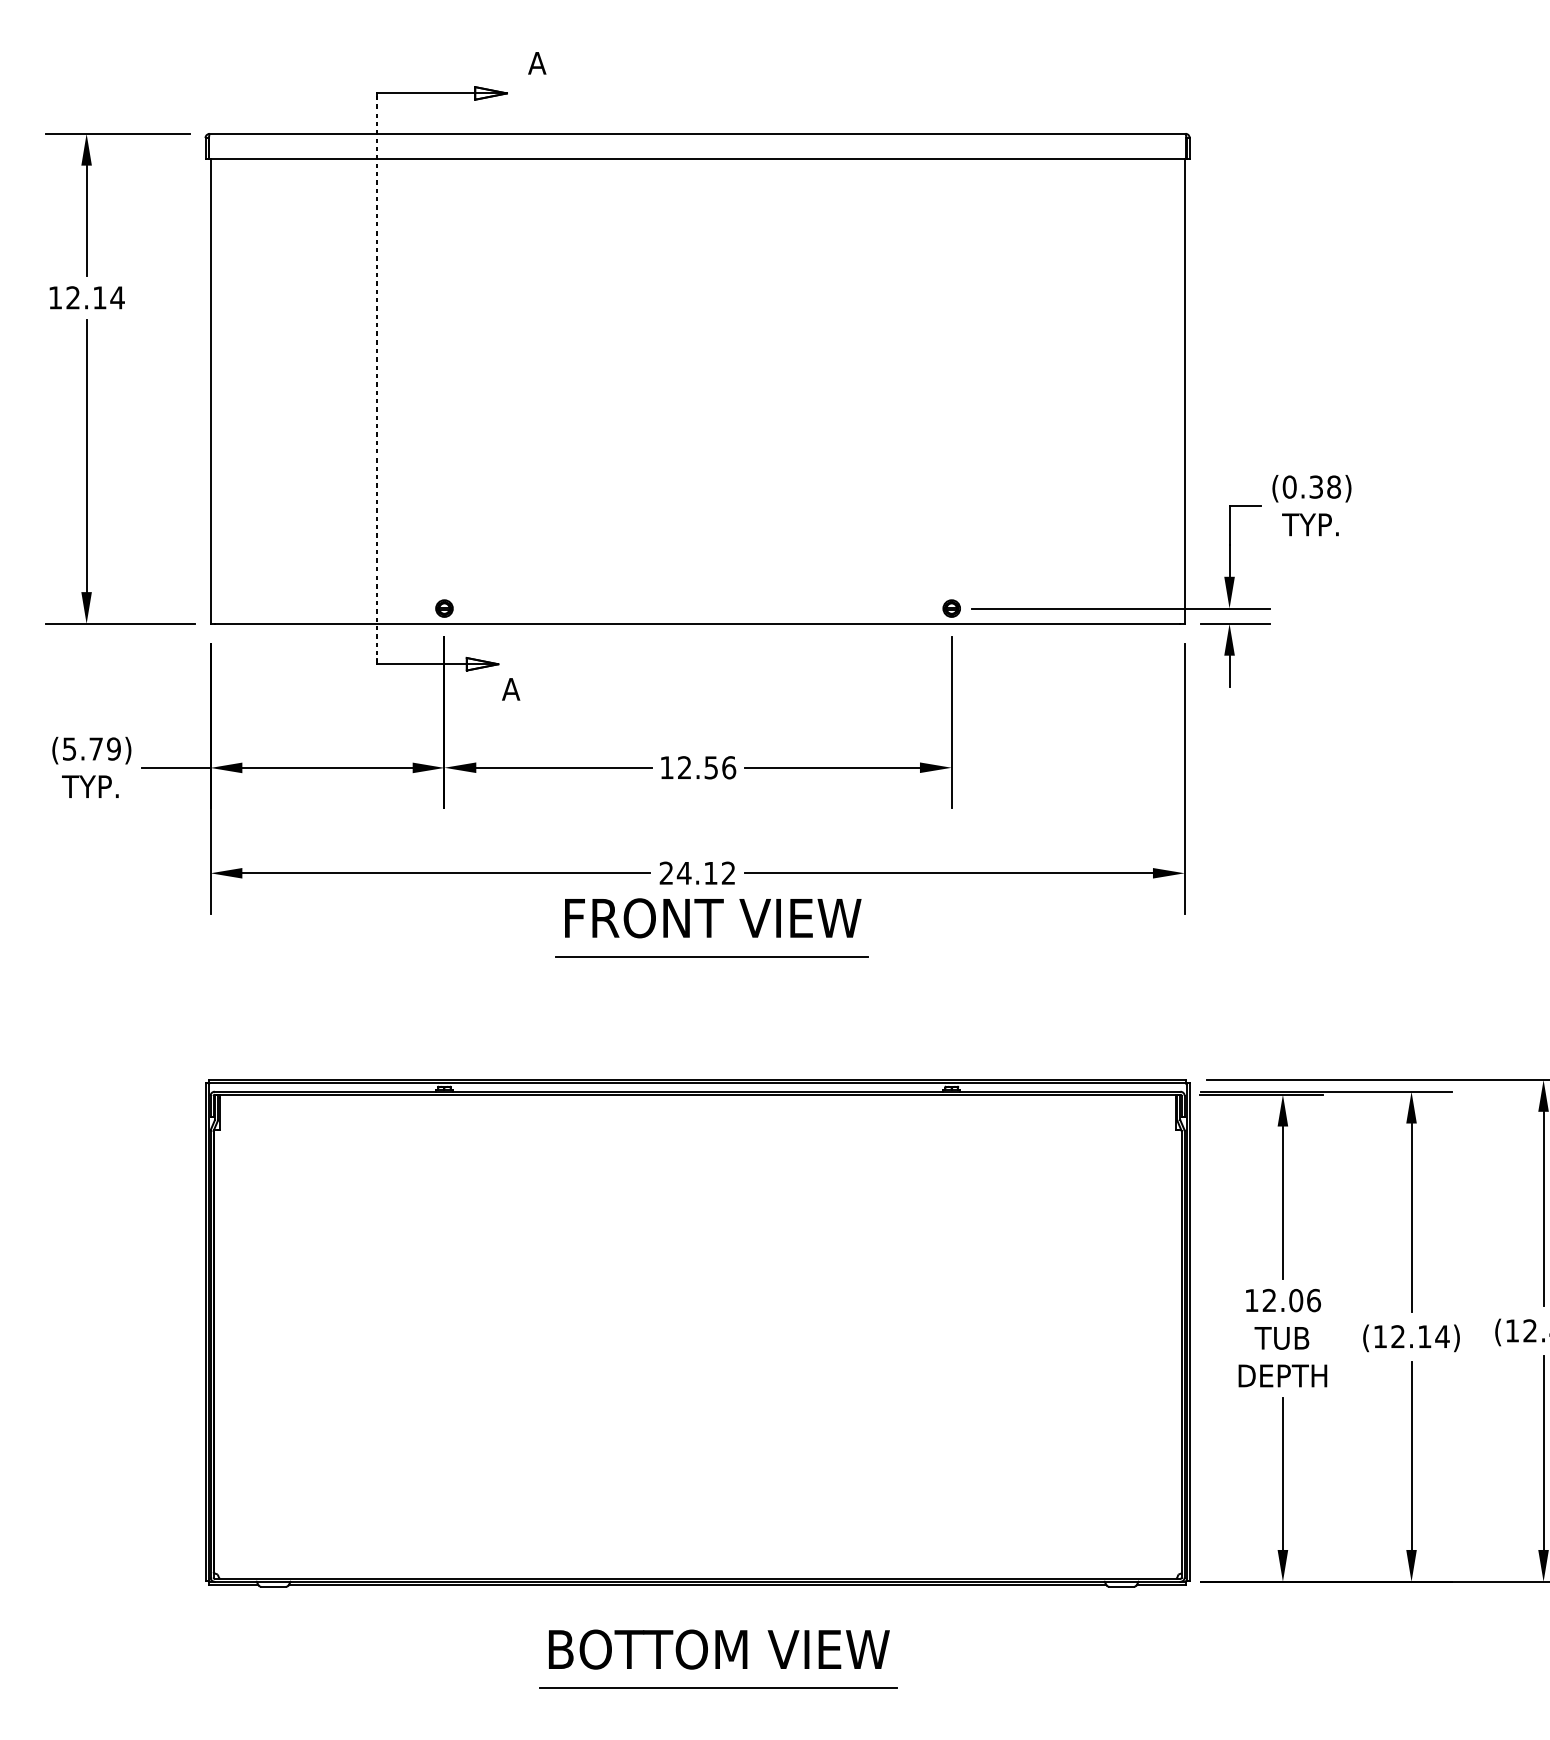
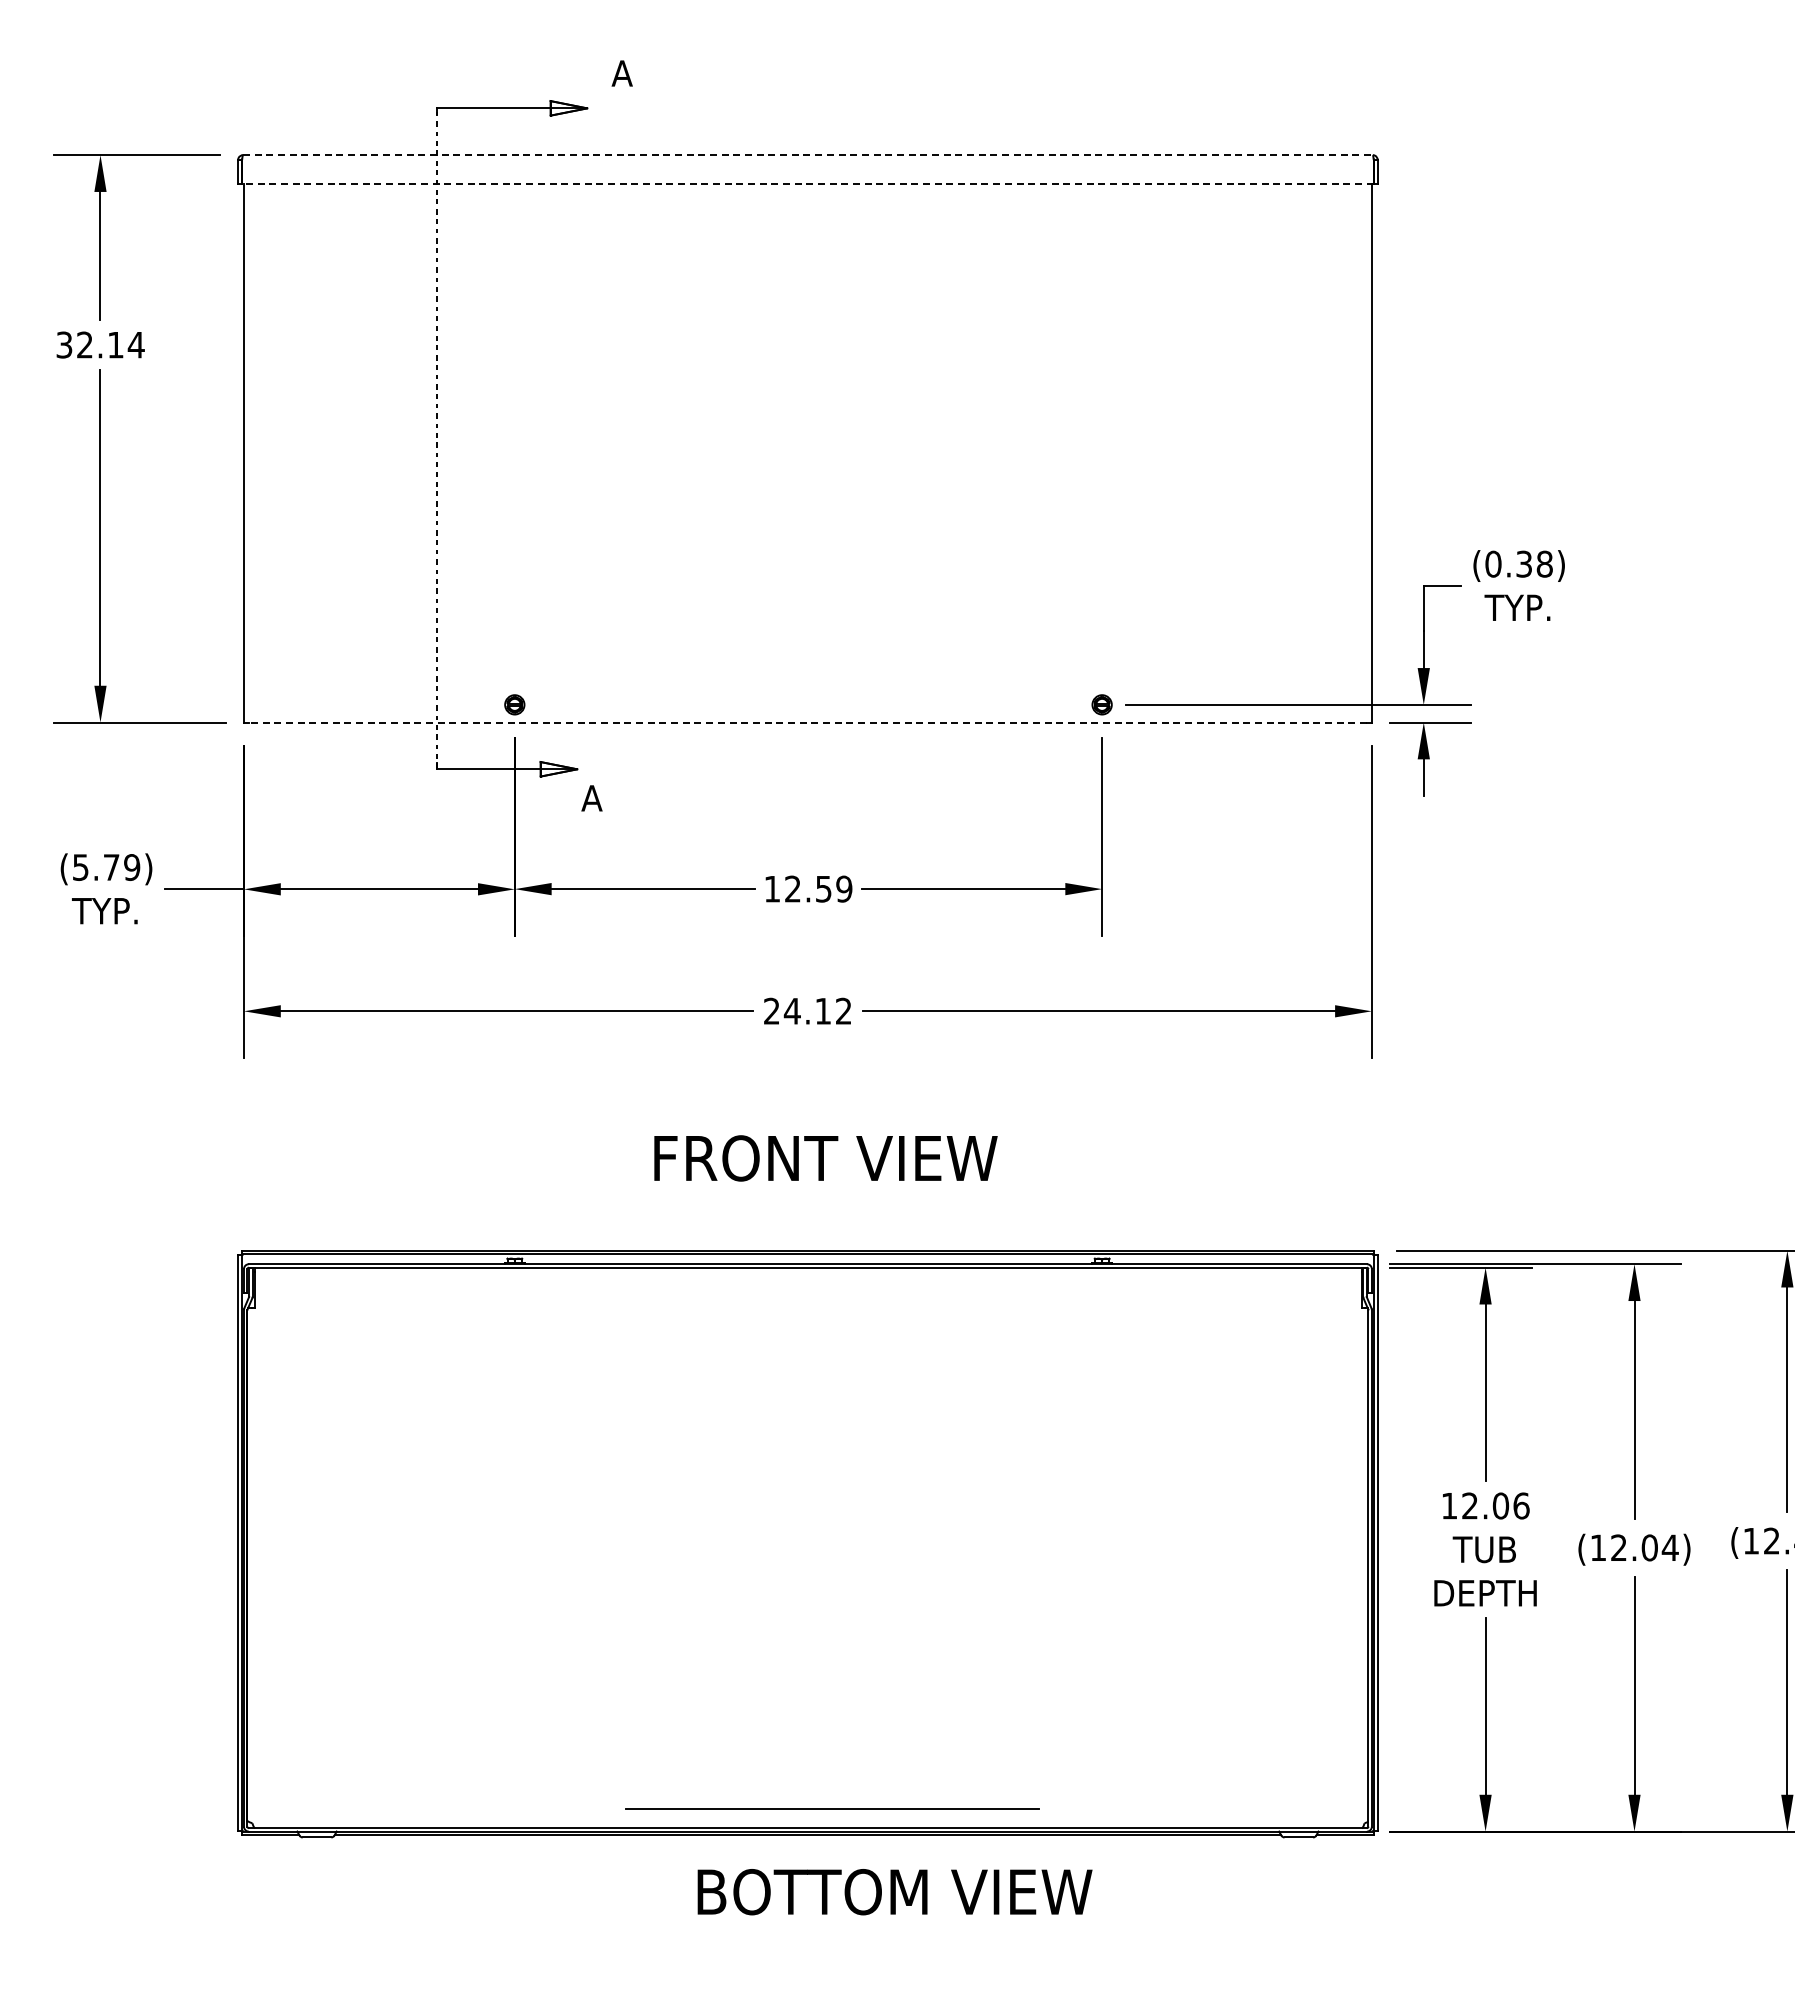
line: (697, 134) -> (807, 155), solid -> dashed
line: (697, 159) -> (807, 184), solid -> dashed
text: (55, 297) -> (64, 344), 12.14 -> 32.14
line: (697, 623) -> (807, 722), solid -> dashed
text: (729, 767) -> (844, 888), 12.56 -> 12.59
text: (712, 918) -> (825, 1158), moved
line: (711, 956) -> (824, 1107), removed
text: (1424, 1336) -> (1649, 1547), (12.14) -> (12.04)
text: (718, 1649) -> (894, 1892), moved
line: (718, 1687) -> (832, 1808), moved

